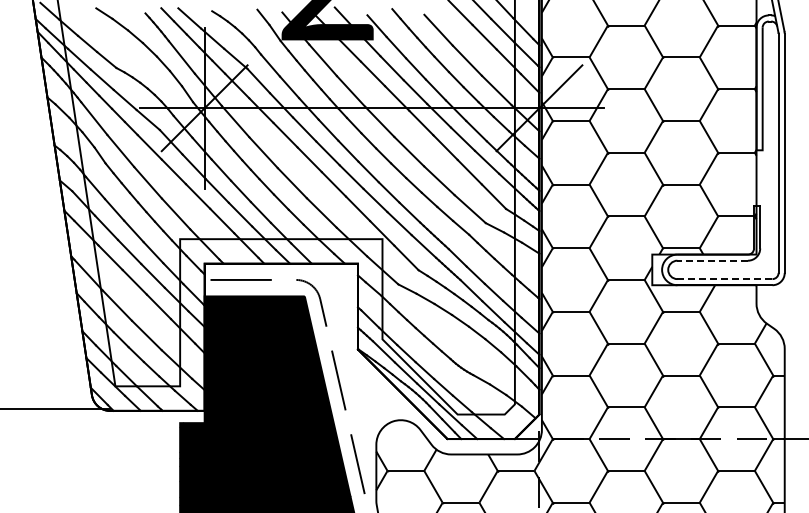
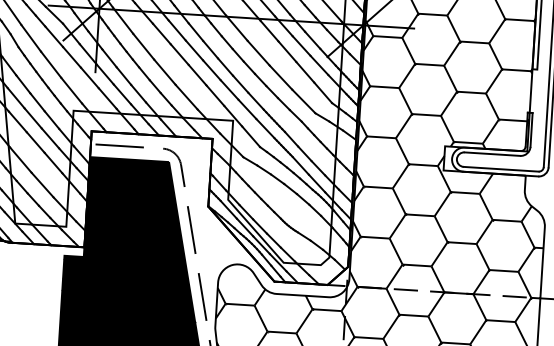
line: (712, 260) -> (492, 153), dashed -> solid
line: (724, 279) -> (500, 169), dashed -> solid

